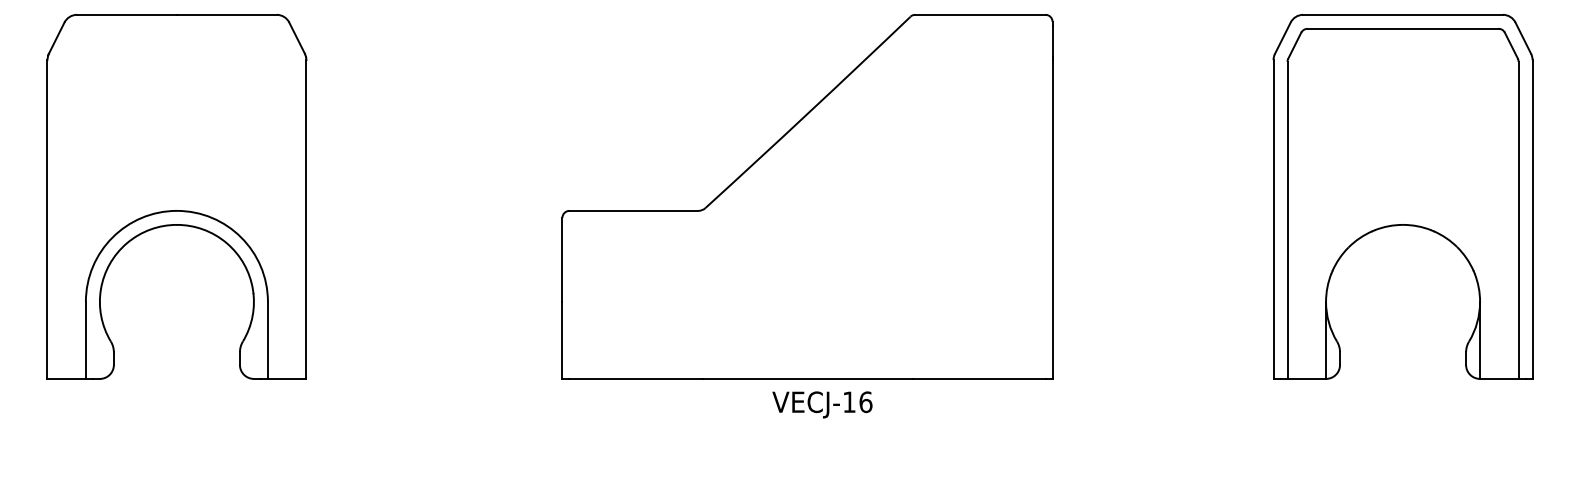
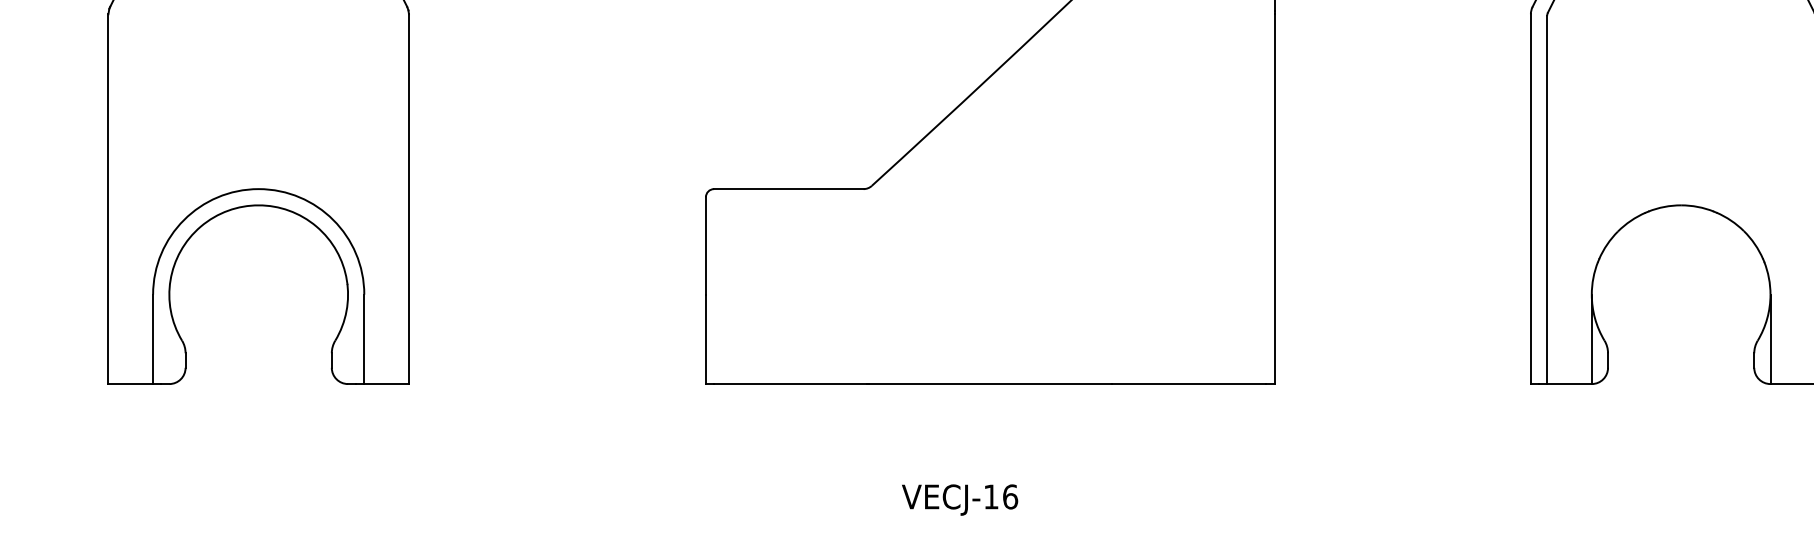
text: (822, 404) -> (960, 499), moved

